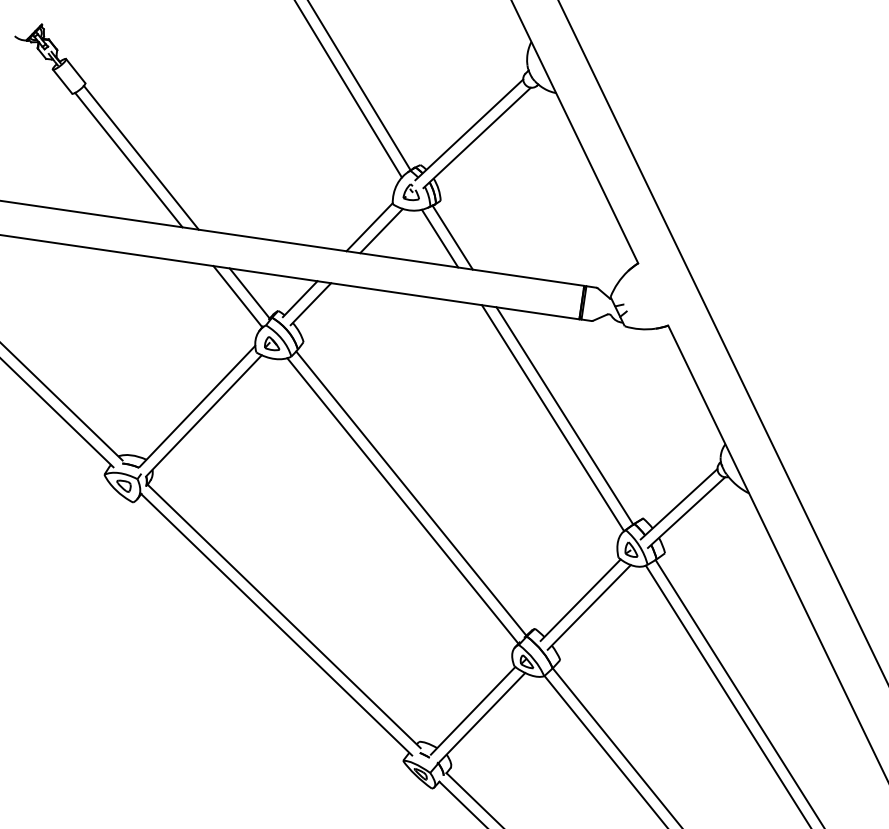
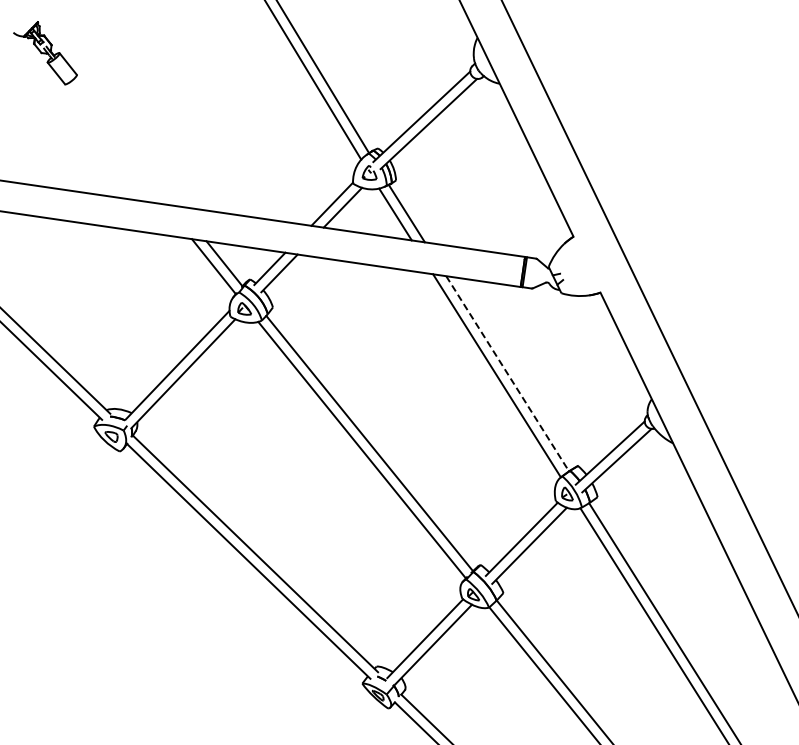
line: (140, 157) -> (126, 141), removed
line: (128, 159) -> (115, 143), removed
line: (564, 416) -> (507, 374), solid -> dashed

